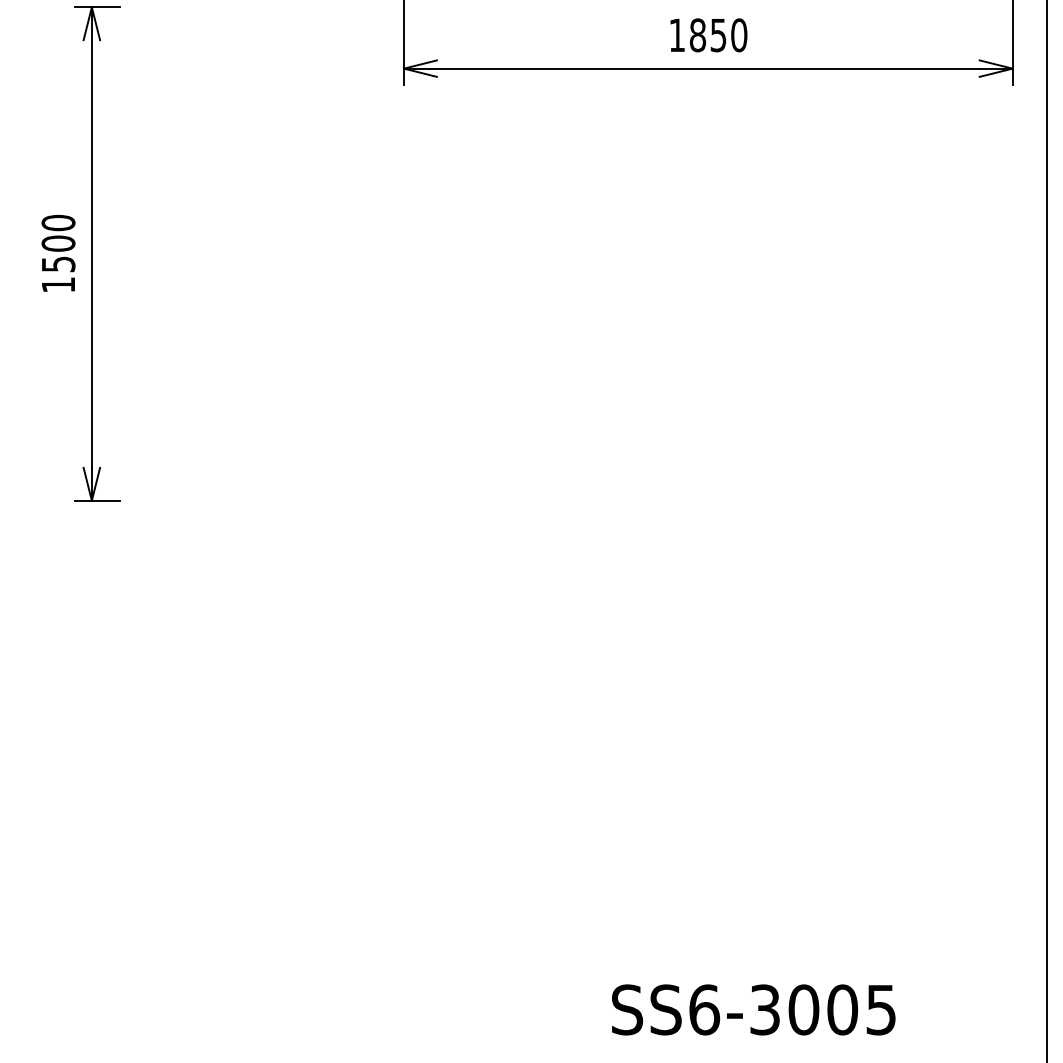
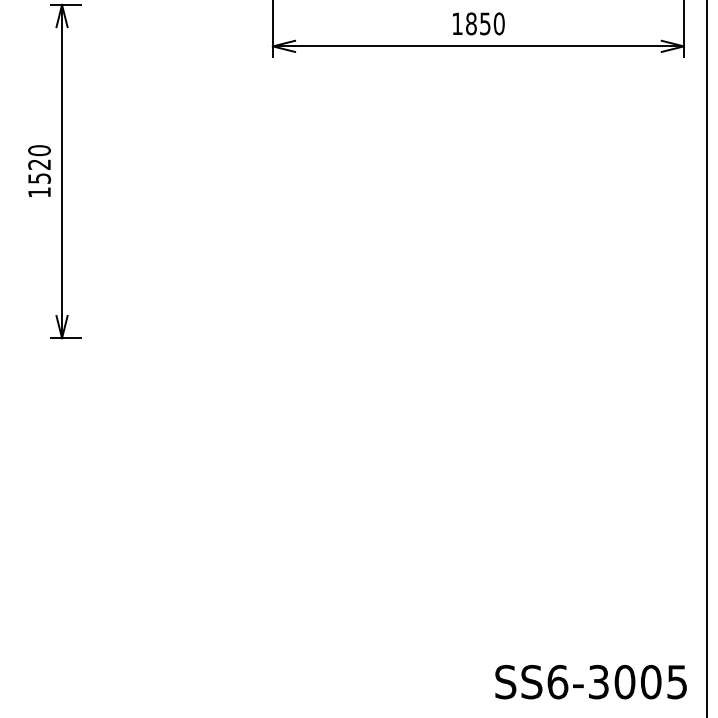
text: (58, 243) -> (39, 164), 1500 -> 1520
text: (752, 1010) -> (590, 682), moved

